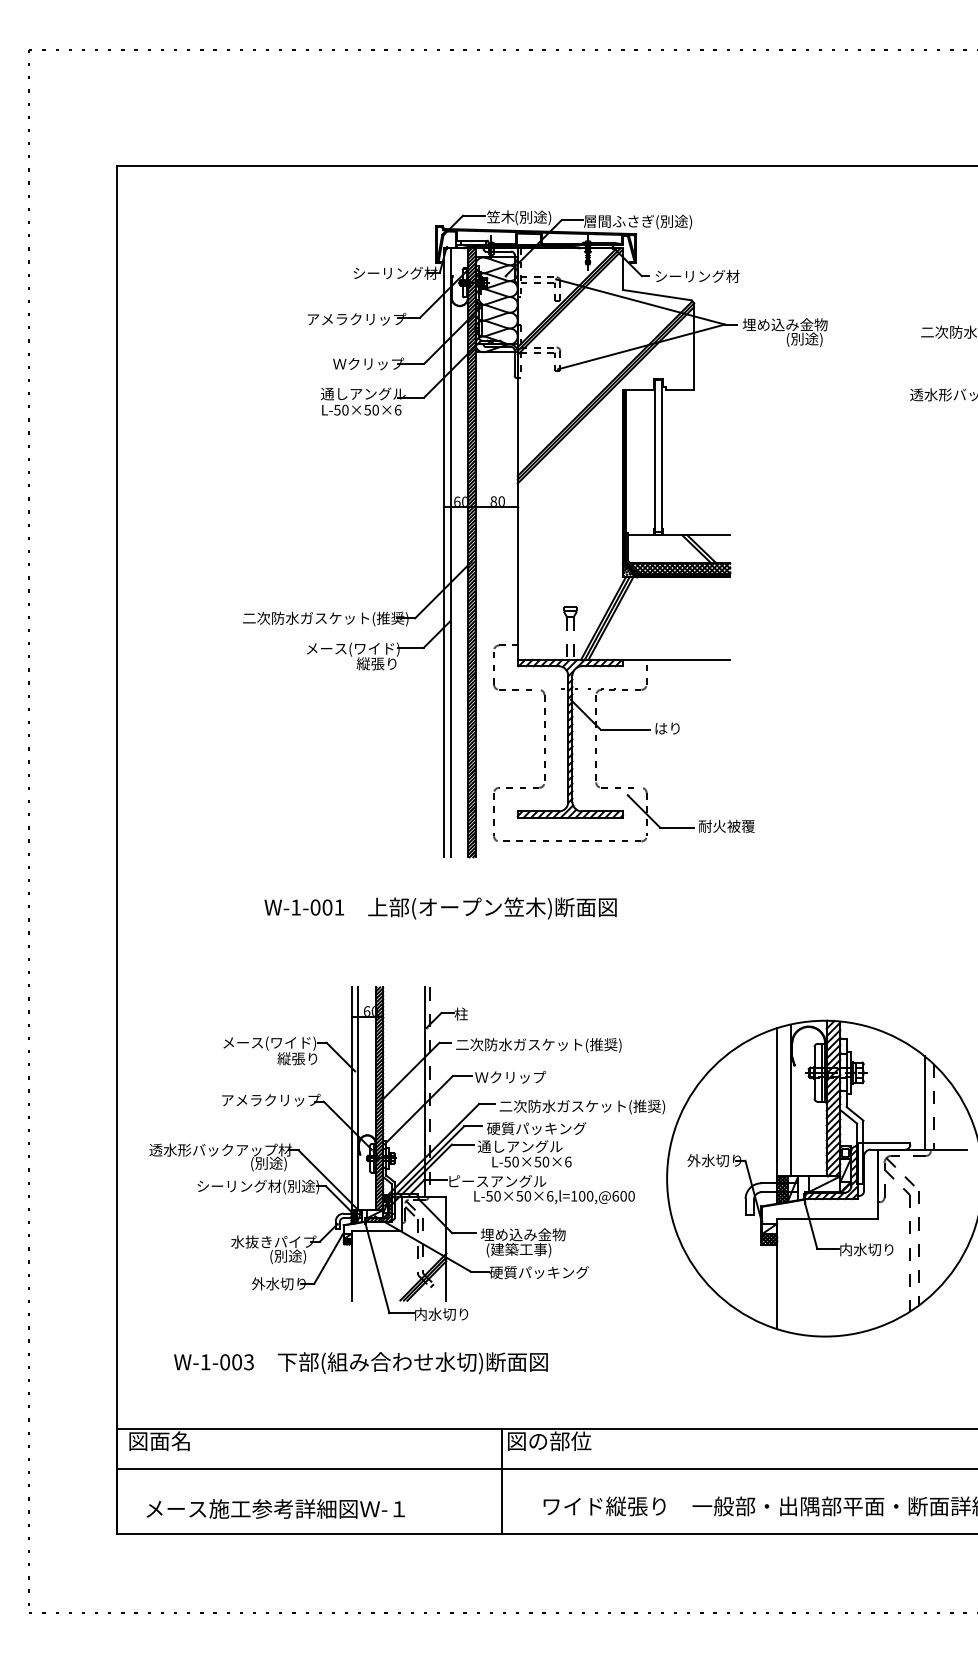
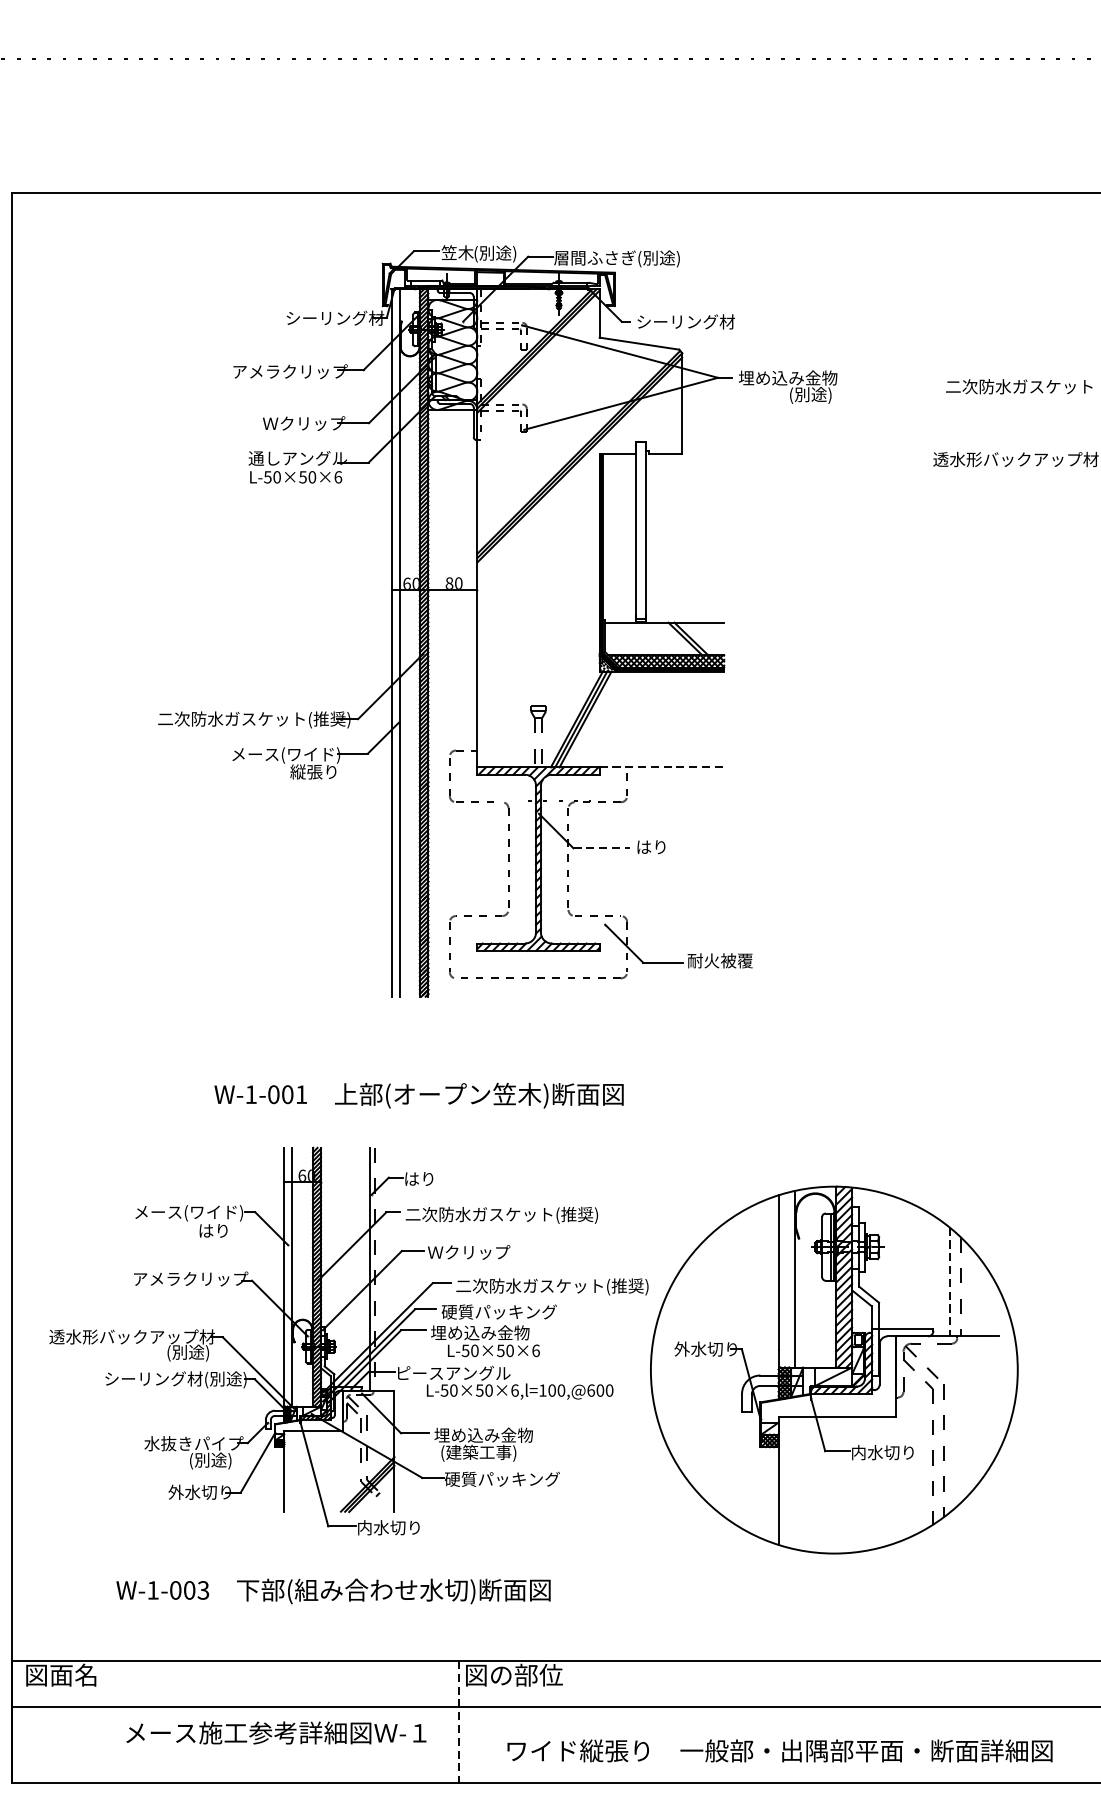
line: (676, 659) -> (661, 766), solid -> dashed
line: (625, 729) -> (602, 848), solid -> dashed
text: (440, 908) -> (418, 1095), moved
text: (466, 1013) -> (417, 1178), 柱 -> はり
text: (297, 1058) -> (221, 1230), 縦張り -> はり
line: (924, 1102) -> (949, 1281), solid -> dashed
text: (519, 1146) -> (479, 1332), 通しアングル -> 埋め込み金物
text: (360, 1363) -> (333, 1591), moved
line: (502, 1481) -> (459, 1721), solid -> dashed
text: (275, 1508) -> (276, 1732), moved

